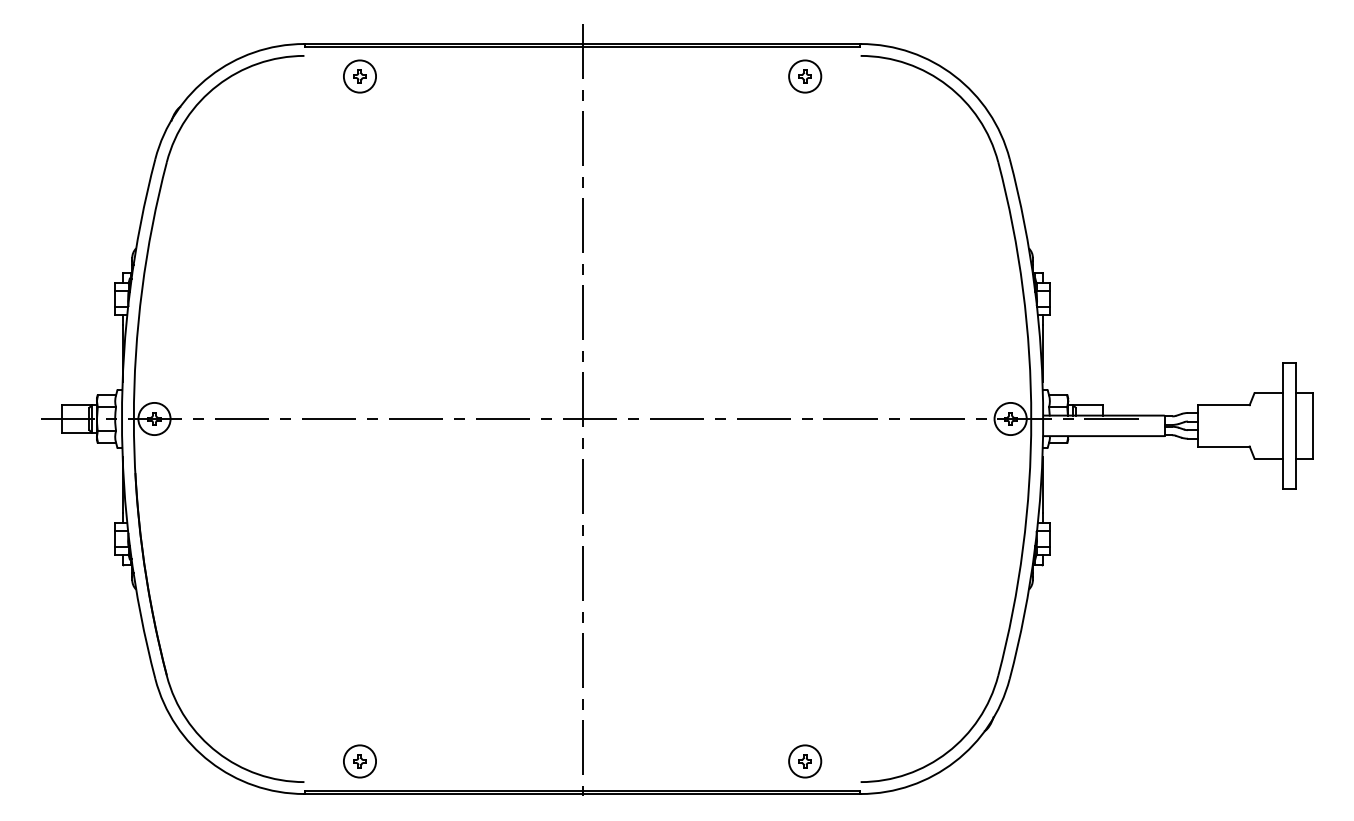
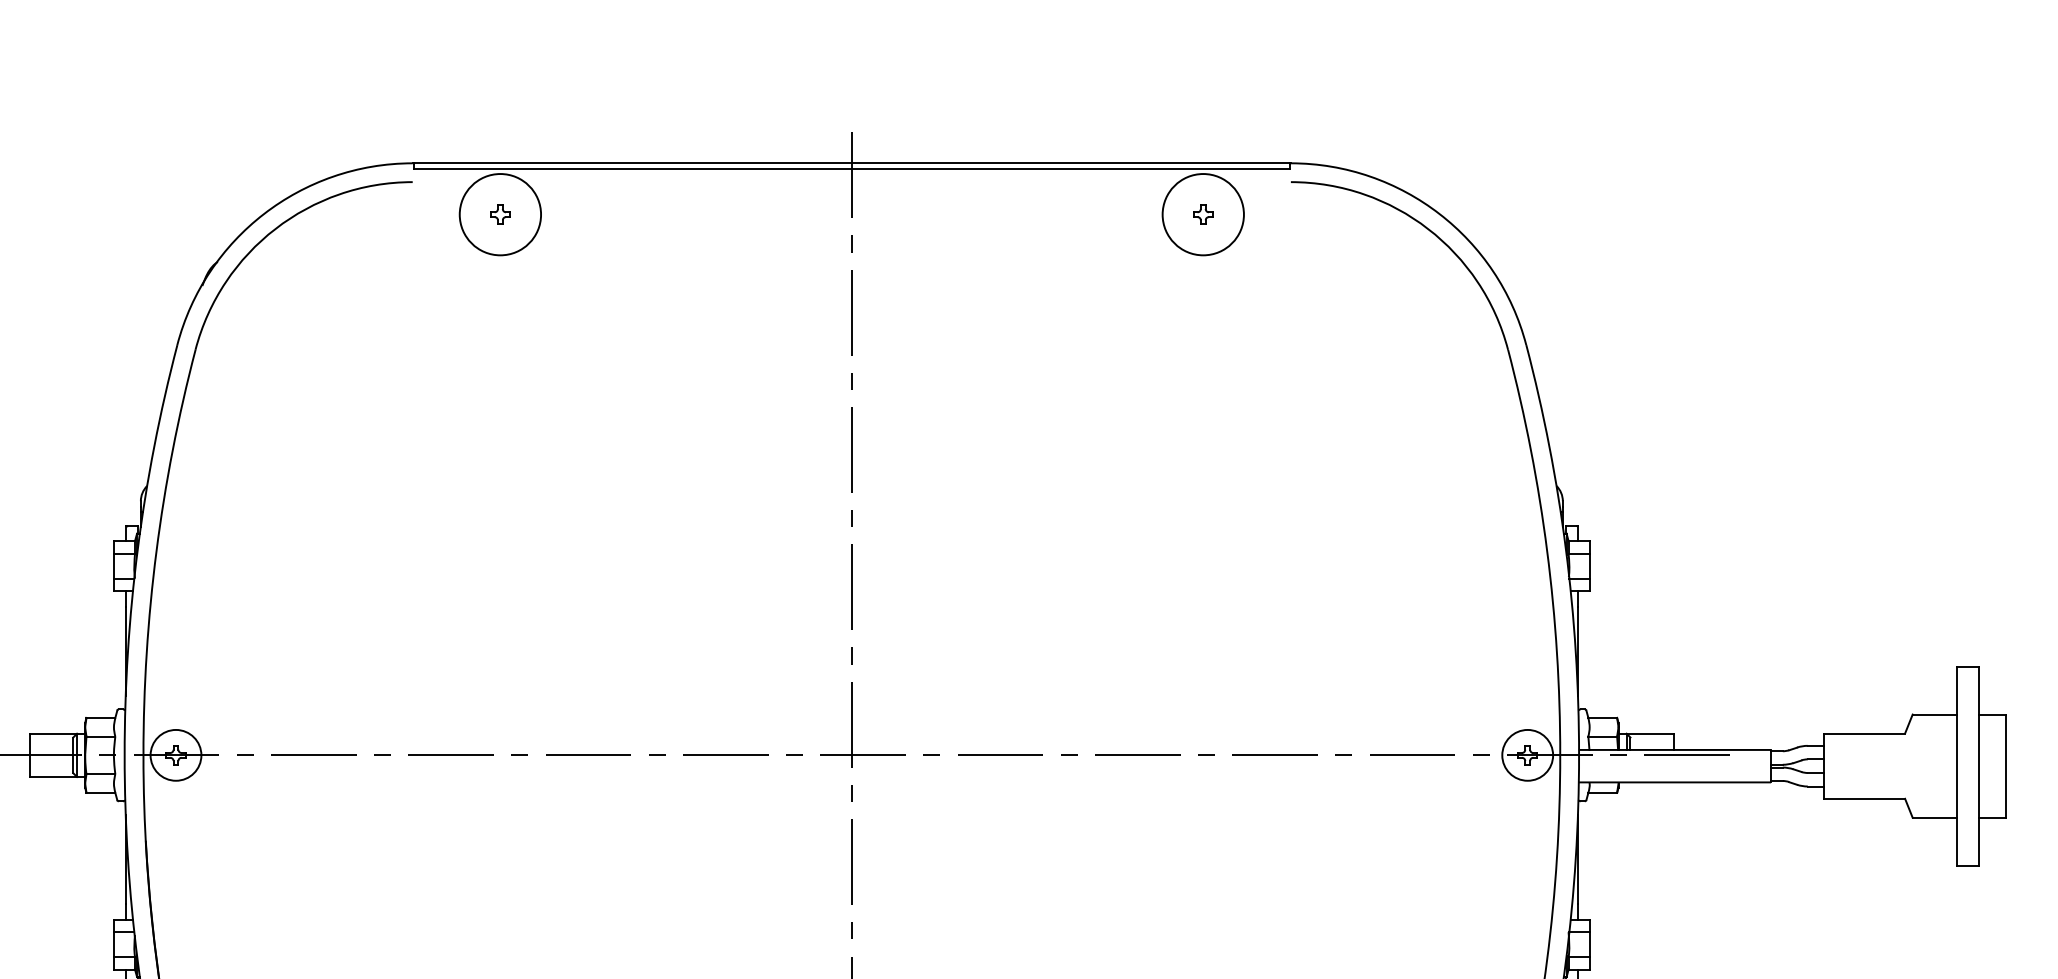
circle: (359, 76) -> (499, 214), size x1.6
circle: (805, 76) -> (1203, 214), size x1.6

